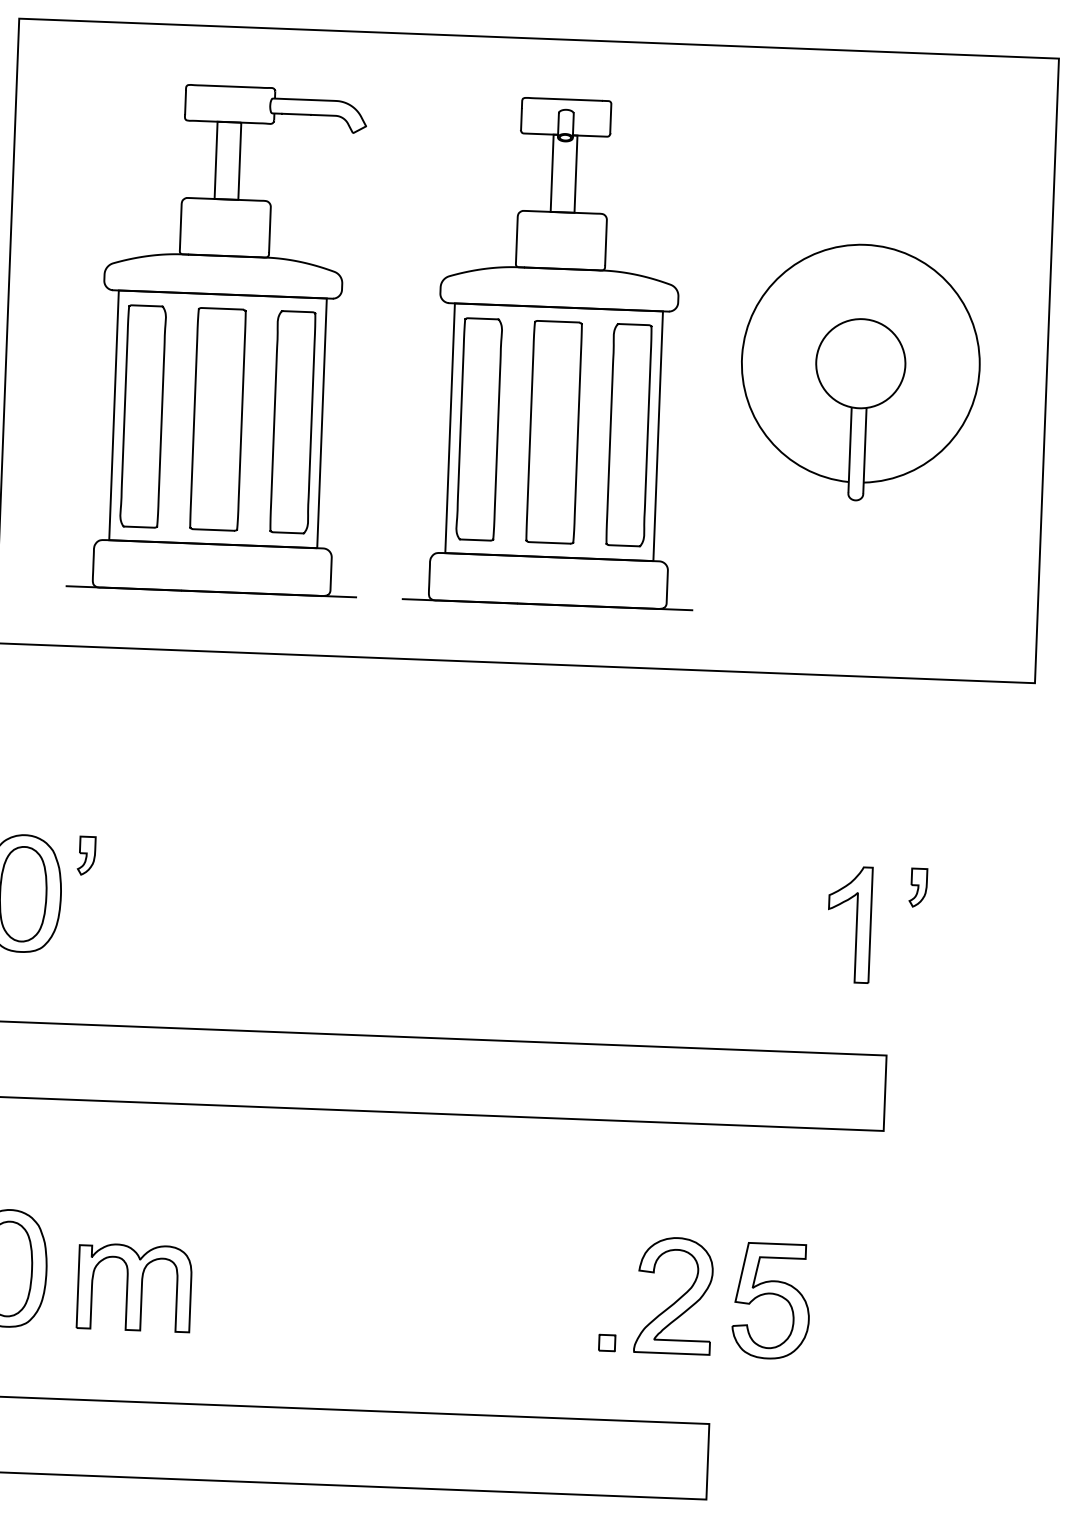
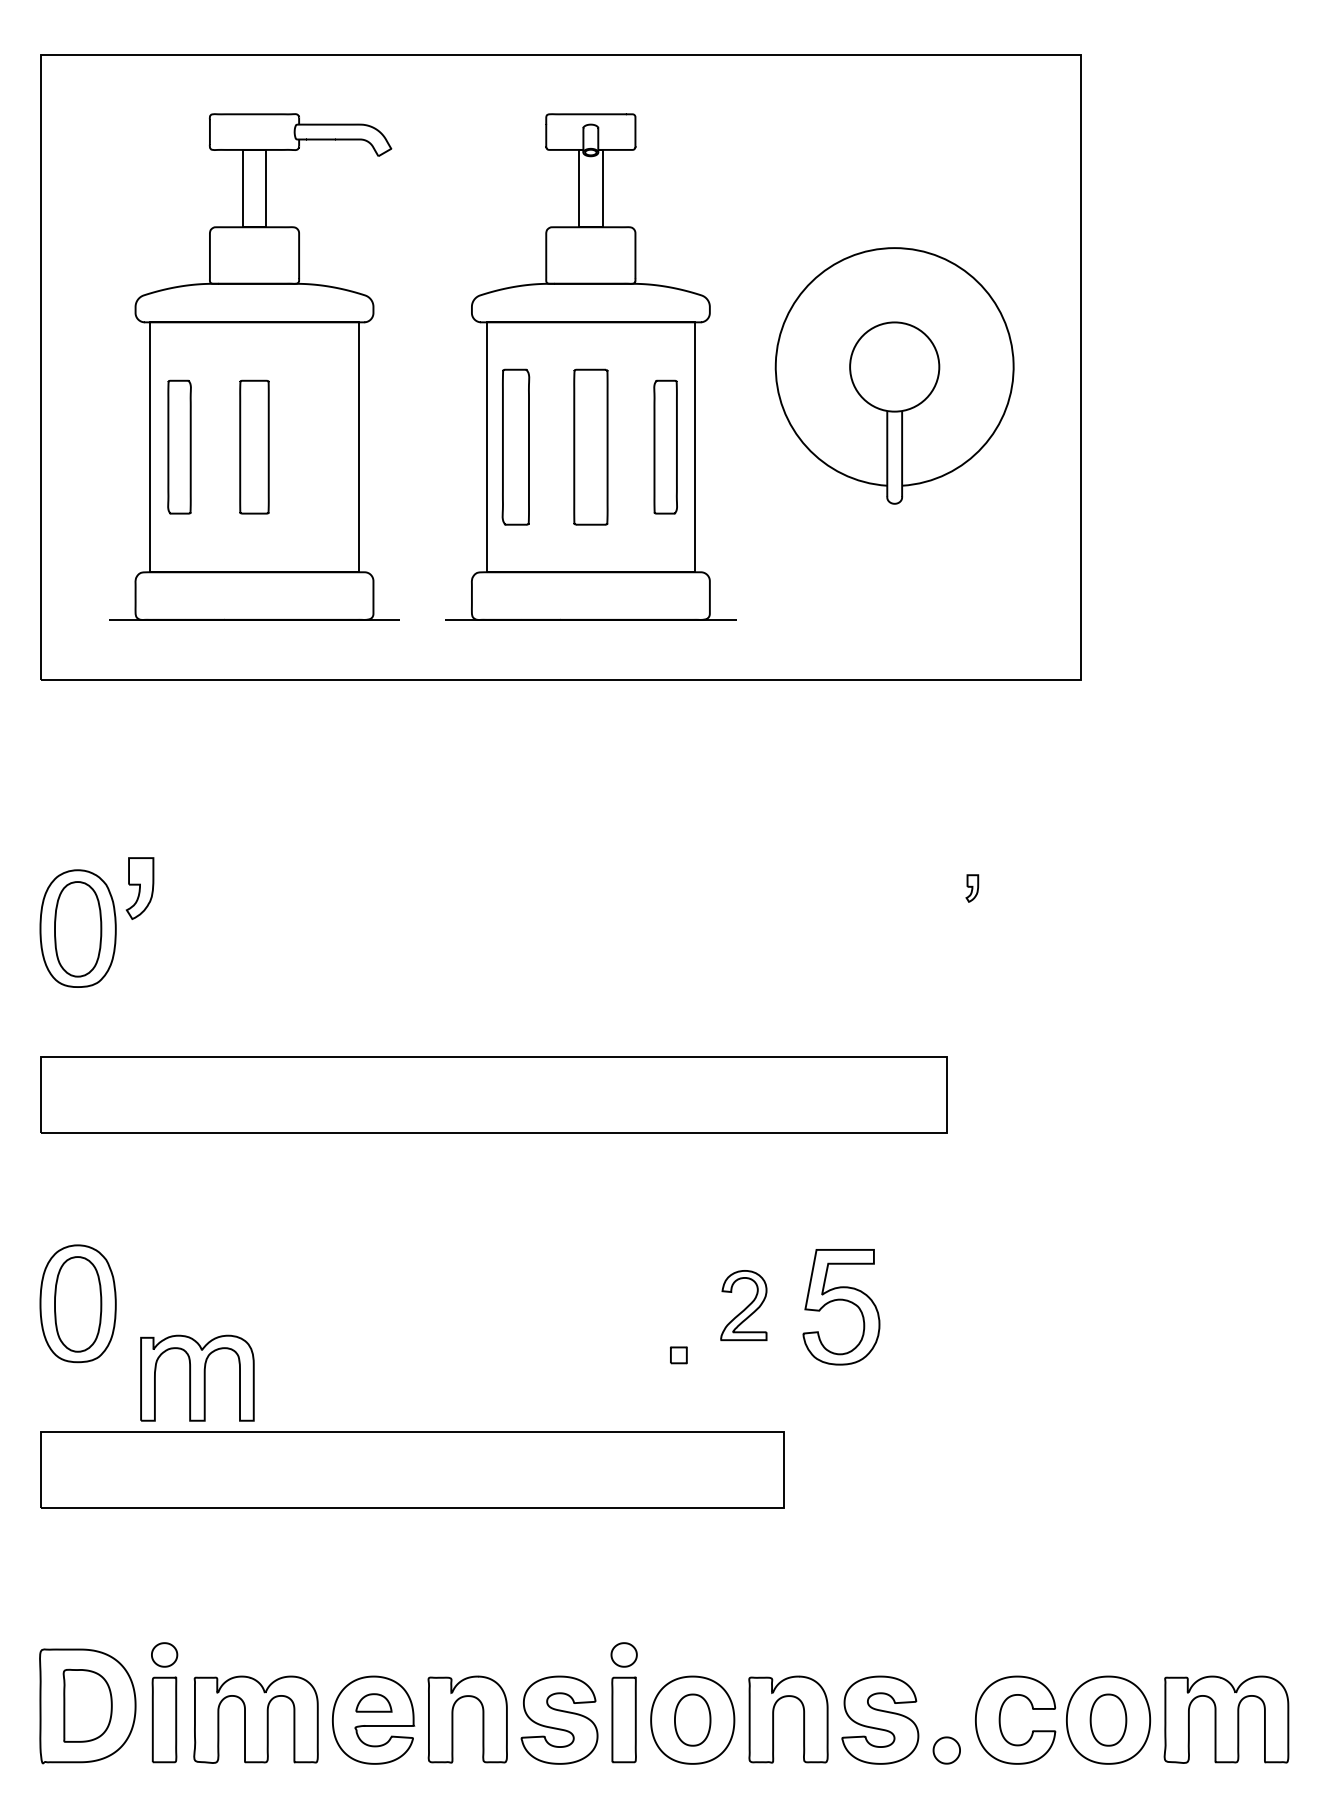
part: (143, 415) -> (179, 446), size x0.6
part: (218, 418) -> (254, 446), size x0.6
part: (292, 421) -> (329, 446), removed
part: (478, 428) -> (515, 446), size x0.7
part: (553, 431) -> (590, 446), size x0.7
part: (628, 434) -> (665, 446), size x0.6
part: (86, 855) -> (139, 888), size x1.6
part: (918, 887) -> (972, 888), size x0.7
part: (856, 924) -> (911, 927), removed
part: (134, 1286) -> (197, 1377), moved
part: (673, 1295) -> (743, 1305), size x0.6

